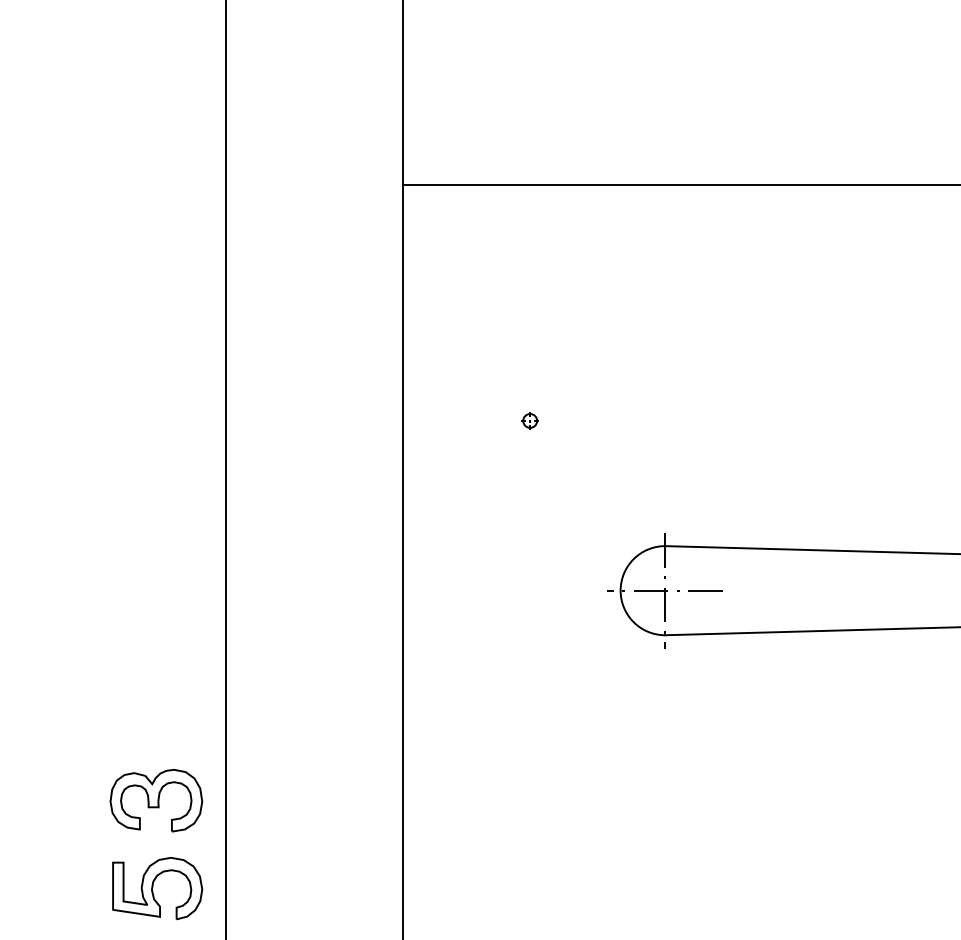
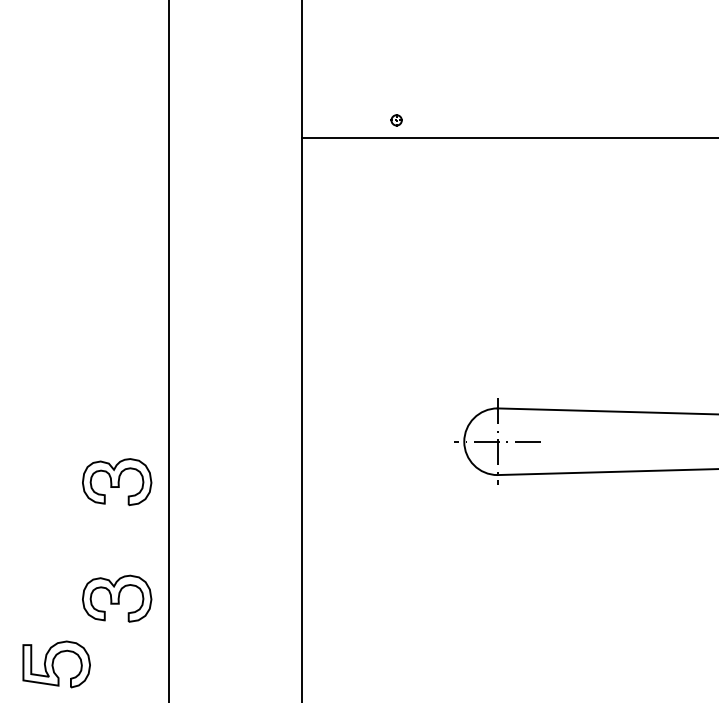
part: (529, 420) -> (396, 120), moved
part: (156, 644) -> (117, 481), added
part: (157, 888) -> (56, 664), moved

